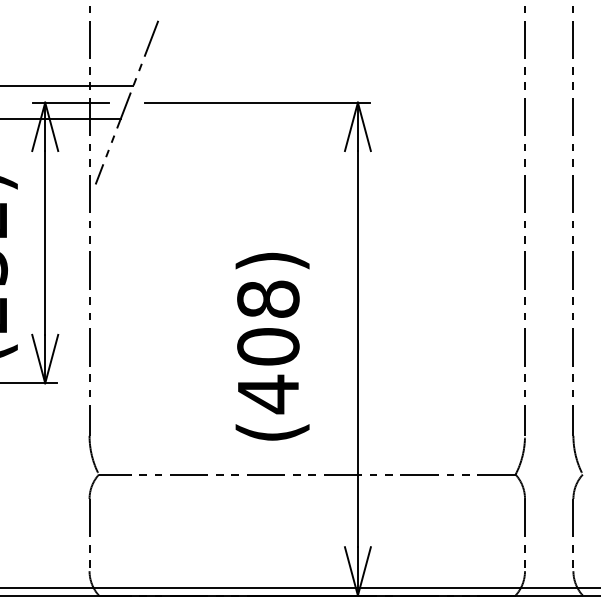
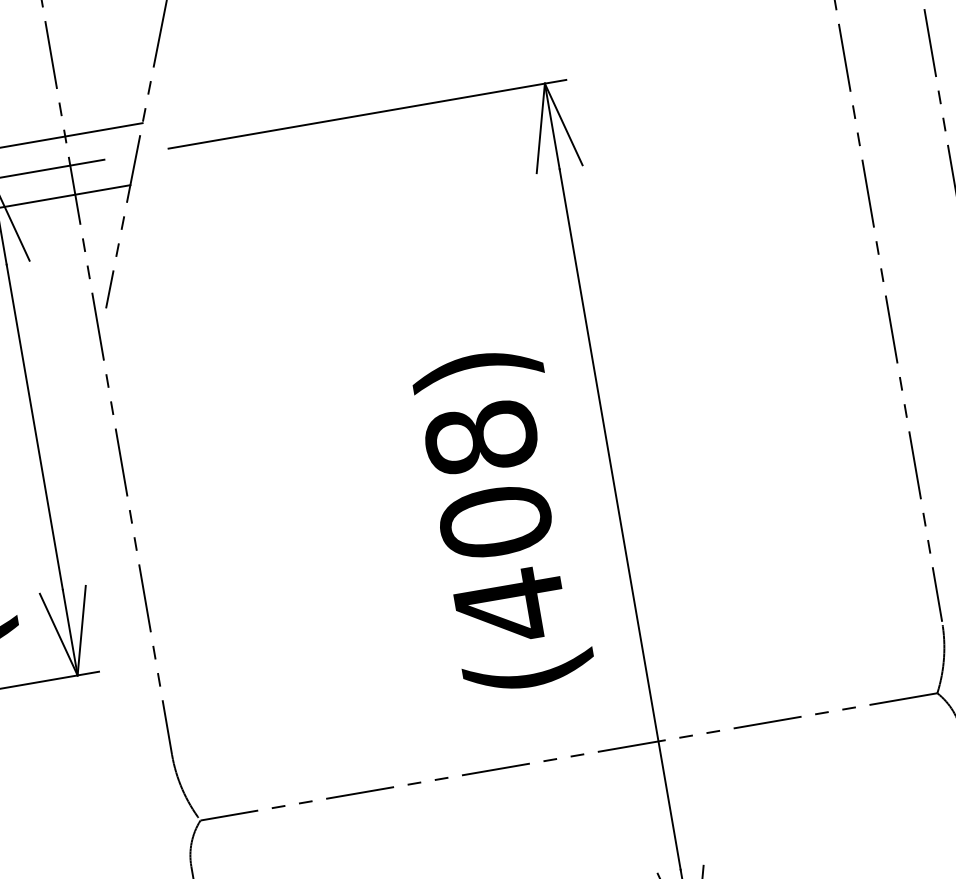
text: (272, 346) -> (502, 520), moved

